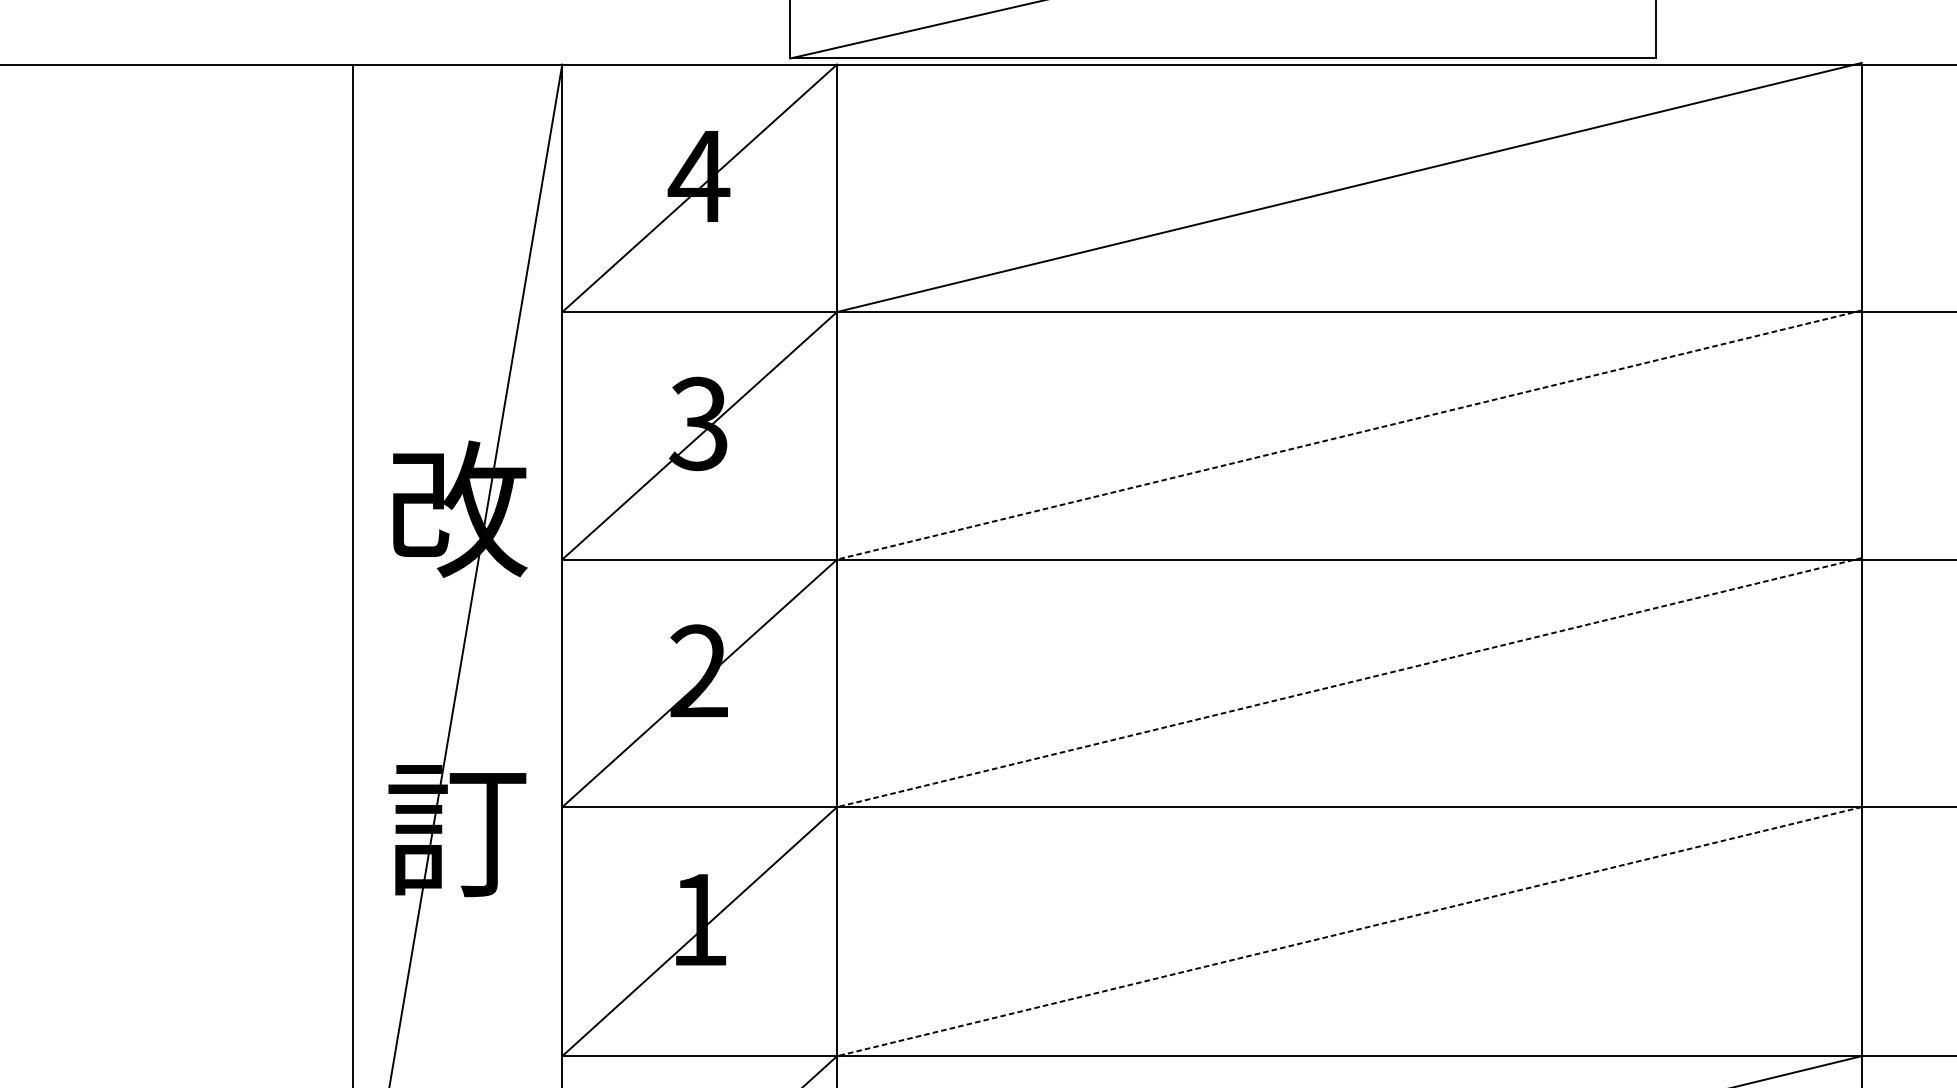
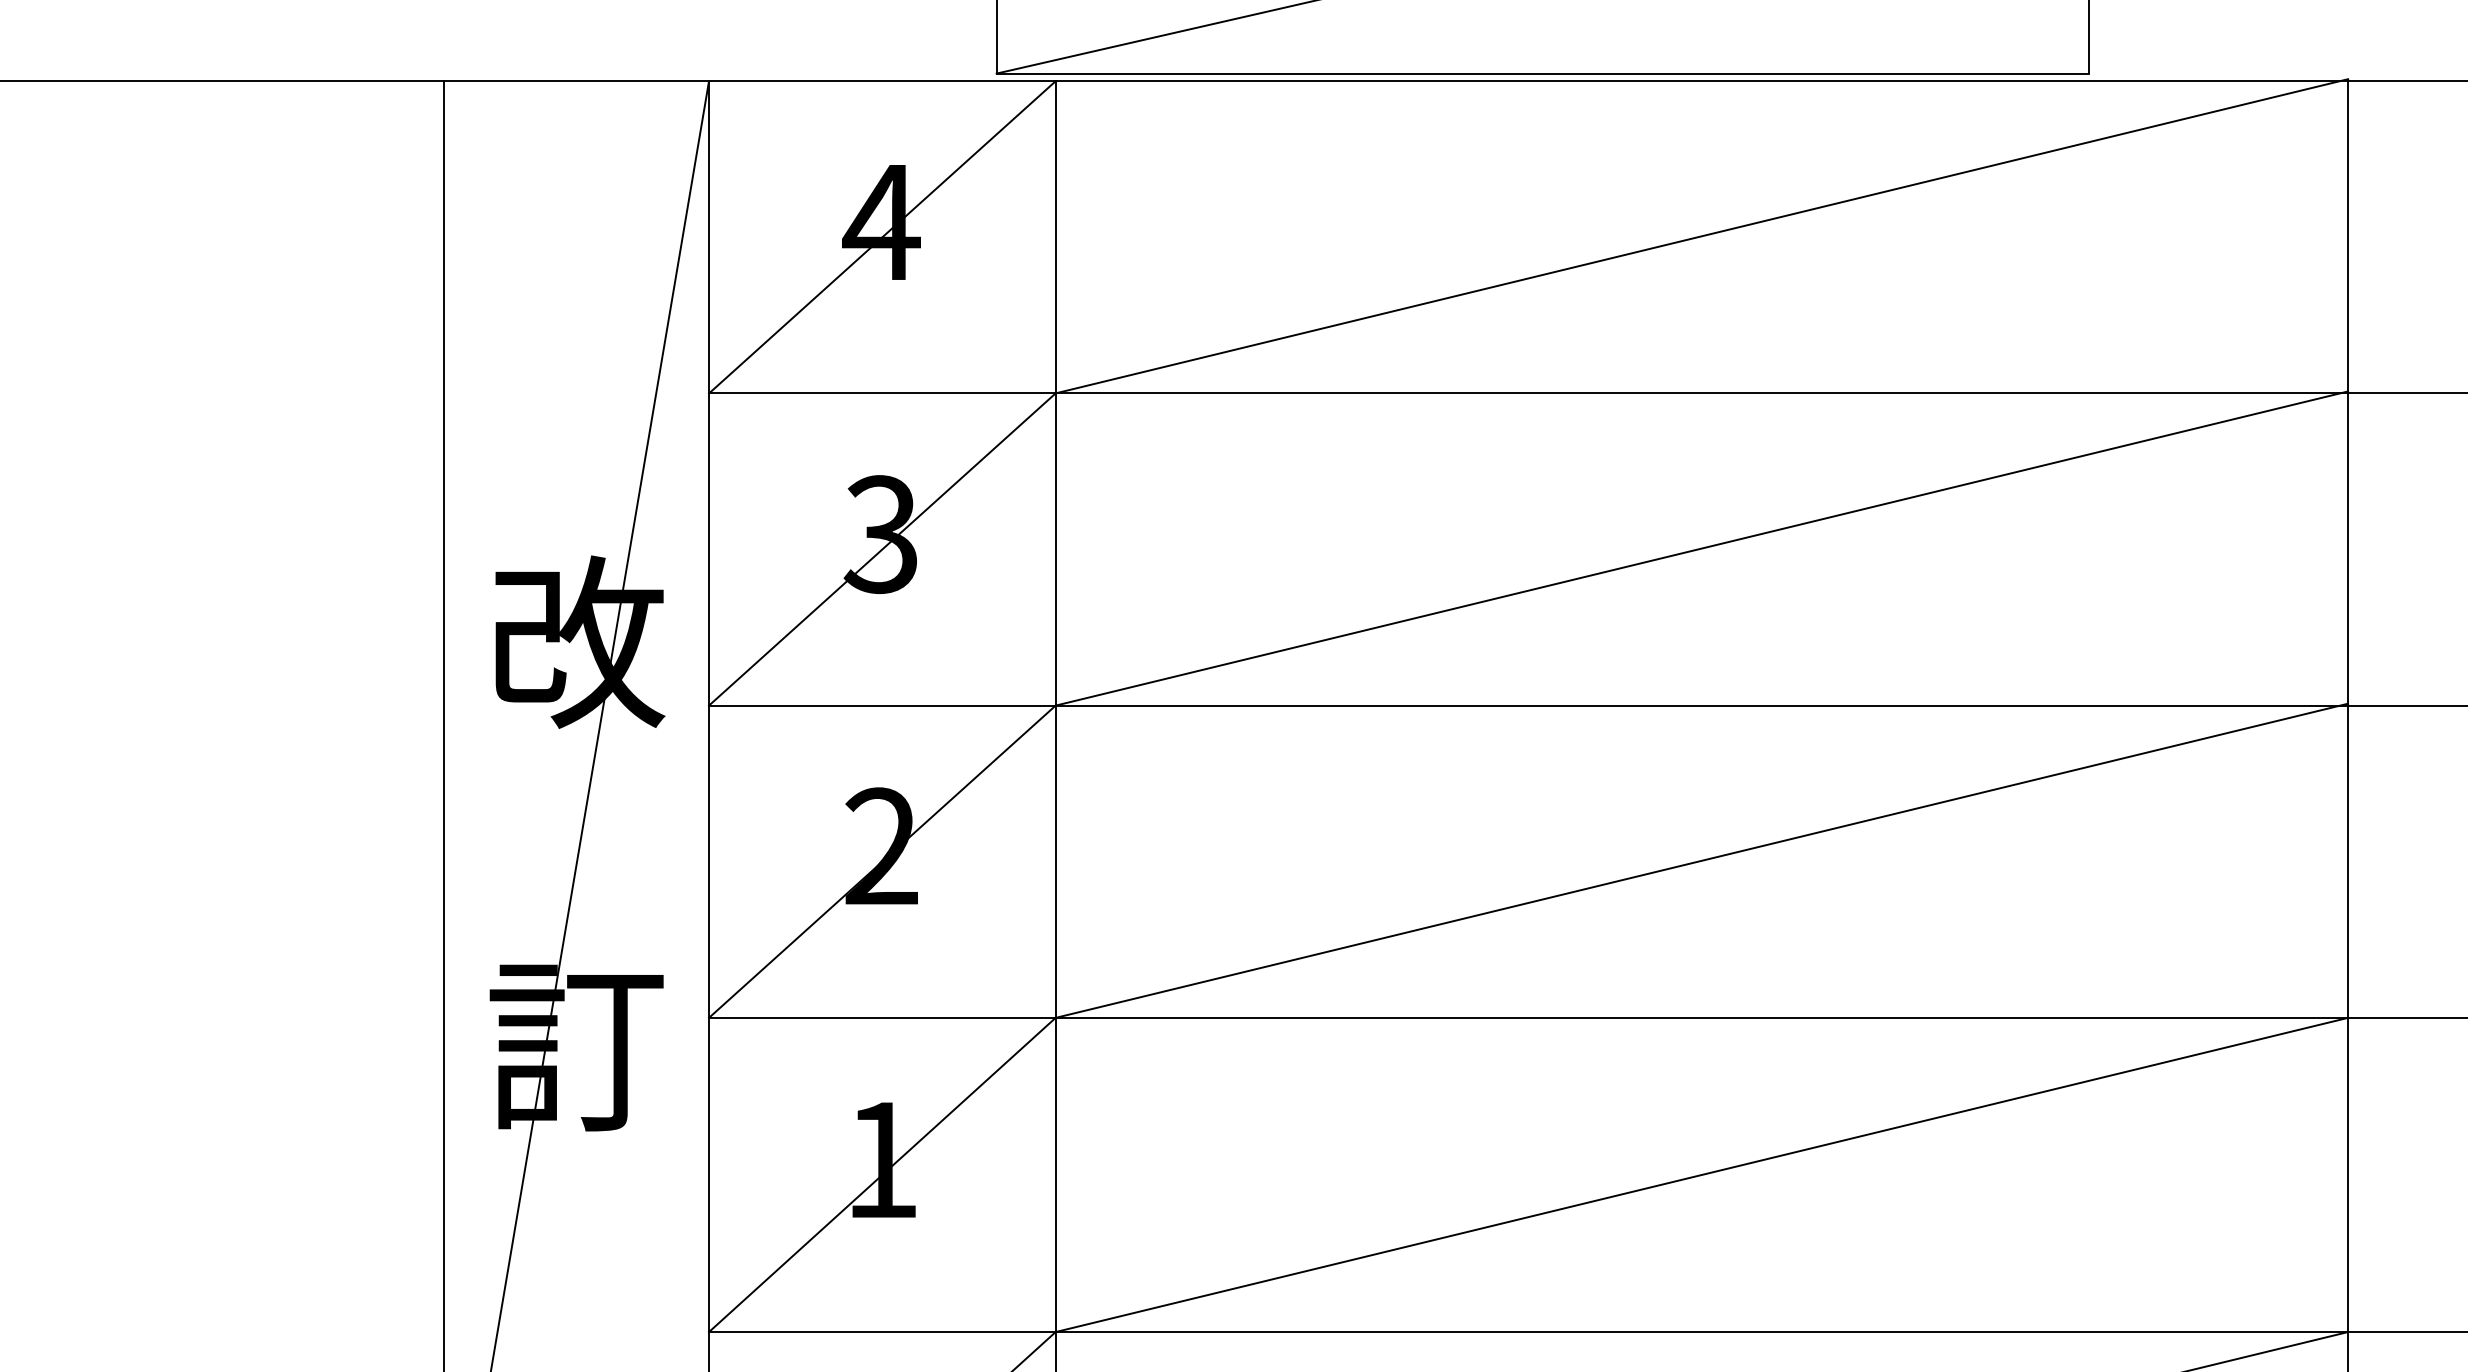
line: (1349, 434) -> (1701, 548), dashed -> solid
line: (1349, 682) -> (1701, 860), dashed -> solid
line: (1349, 932) -> (1701, 1175), dashed -> solid

